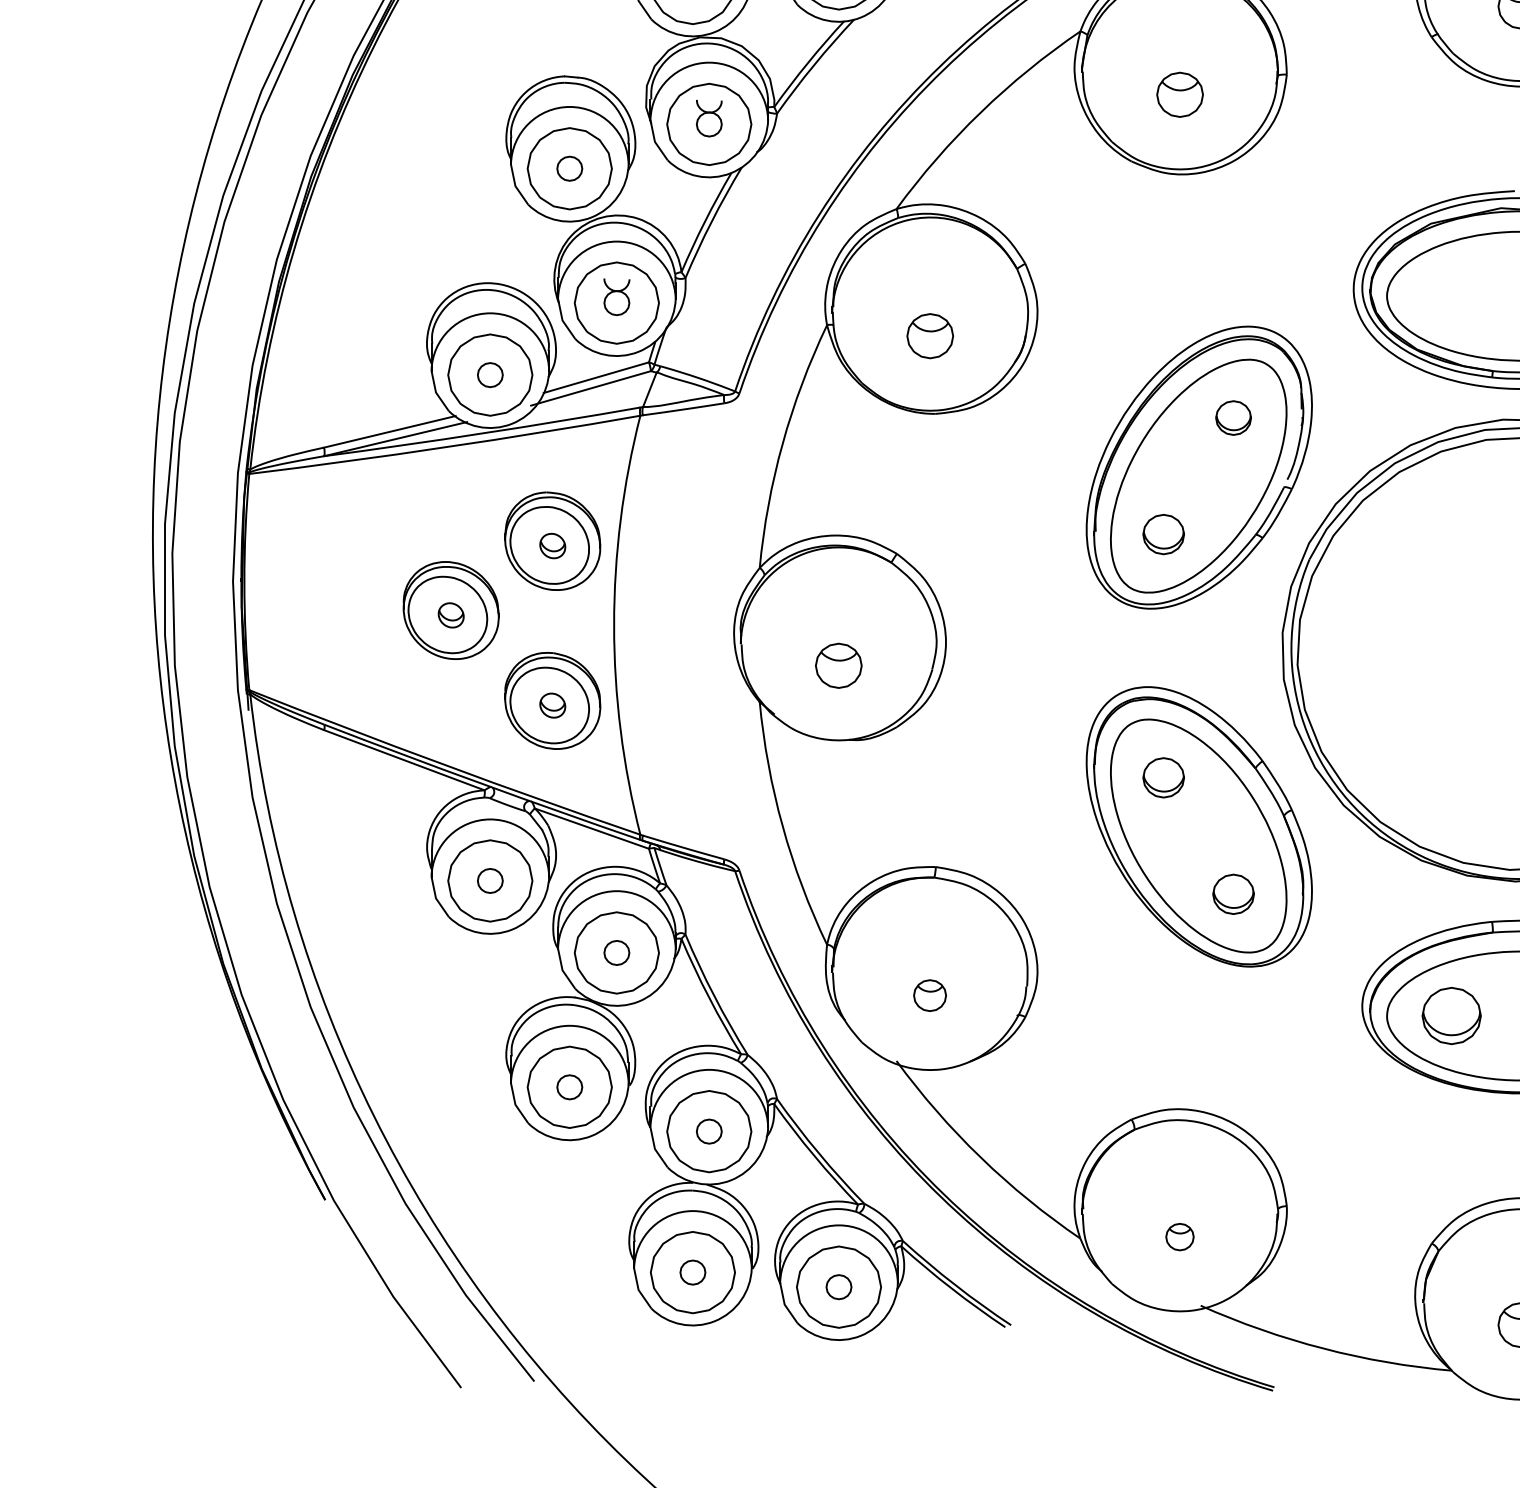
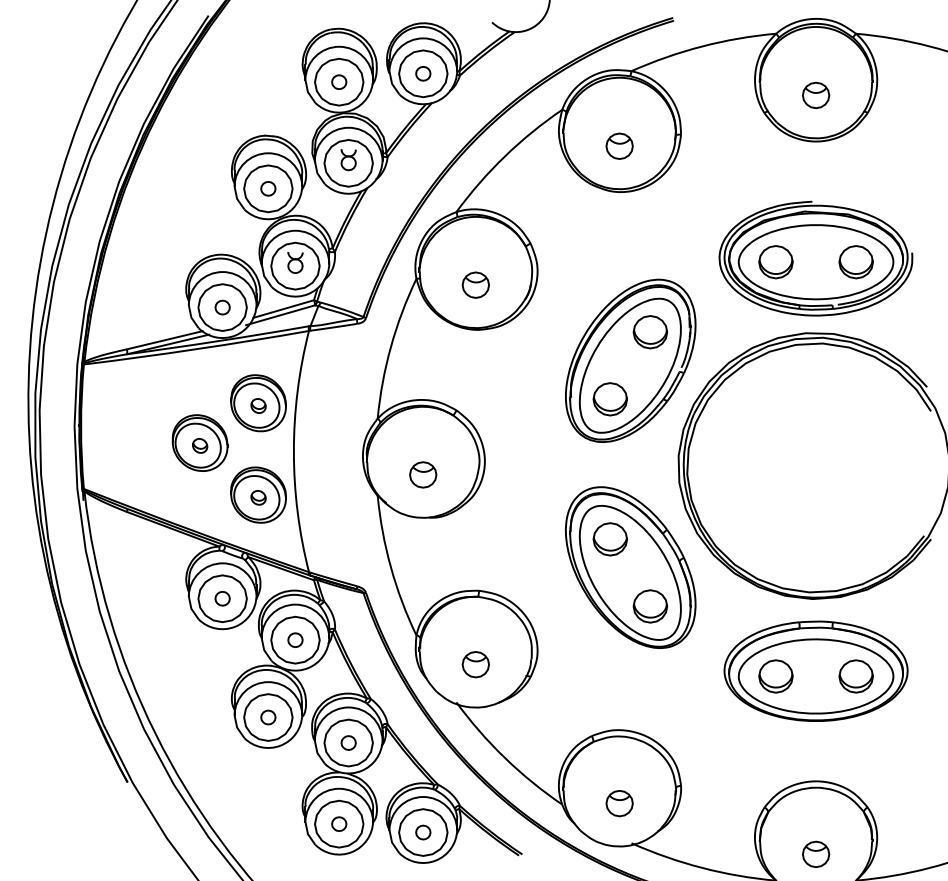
part: (1450, 296) -> (775, 262), added
part: (1233, 418) -> (650, 332), size x1.67
part: (1162, 534) -> (609, 399), size x1.43
part: (1162, 778) -> (609, 539), size x1.43
part: (1233, 894) -> (650, 606), size x1.43
part: (929, 995) -> (475, 664), size x1.43
part: (1179, 1236) -> (619, 803), size x1.67

